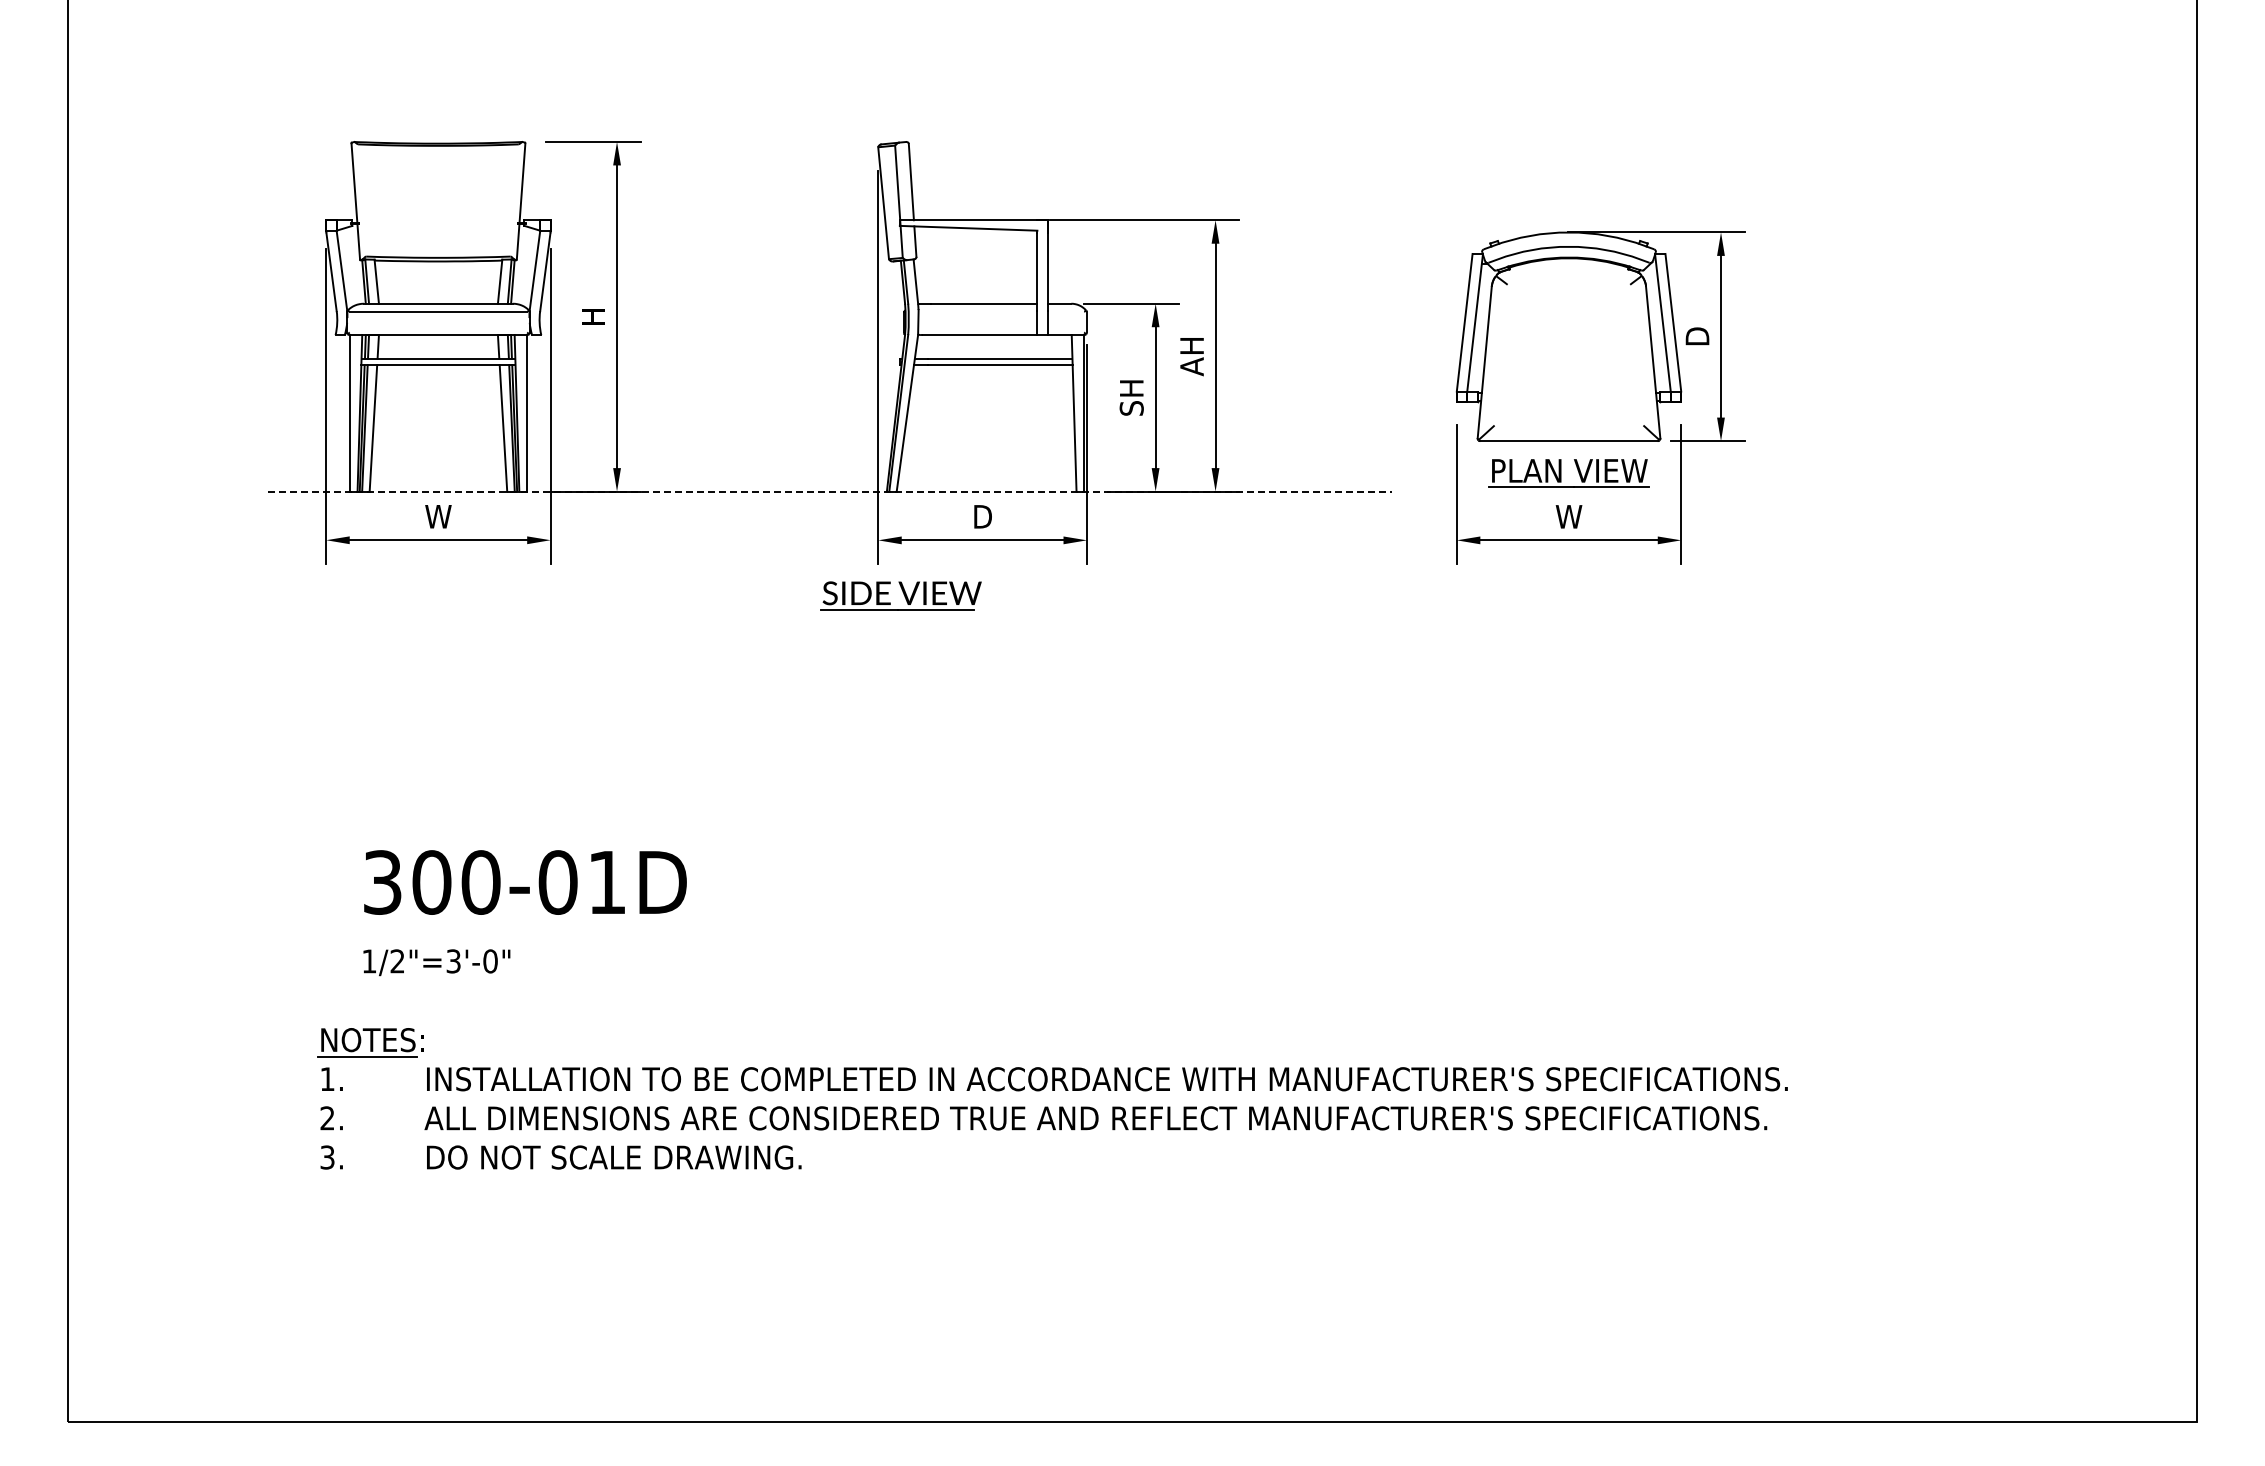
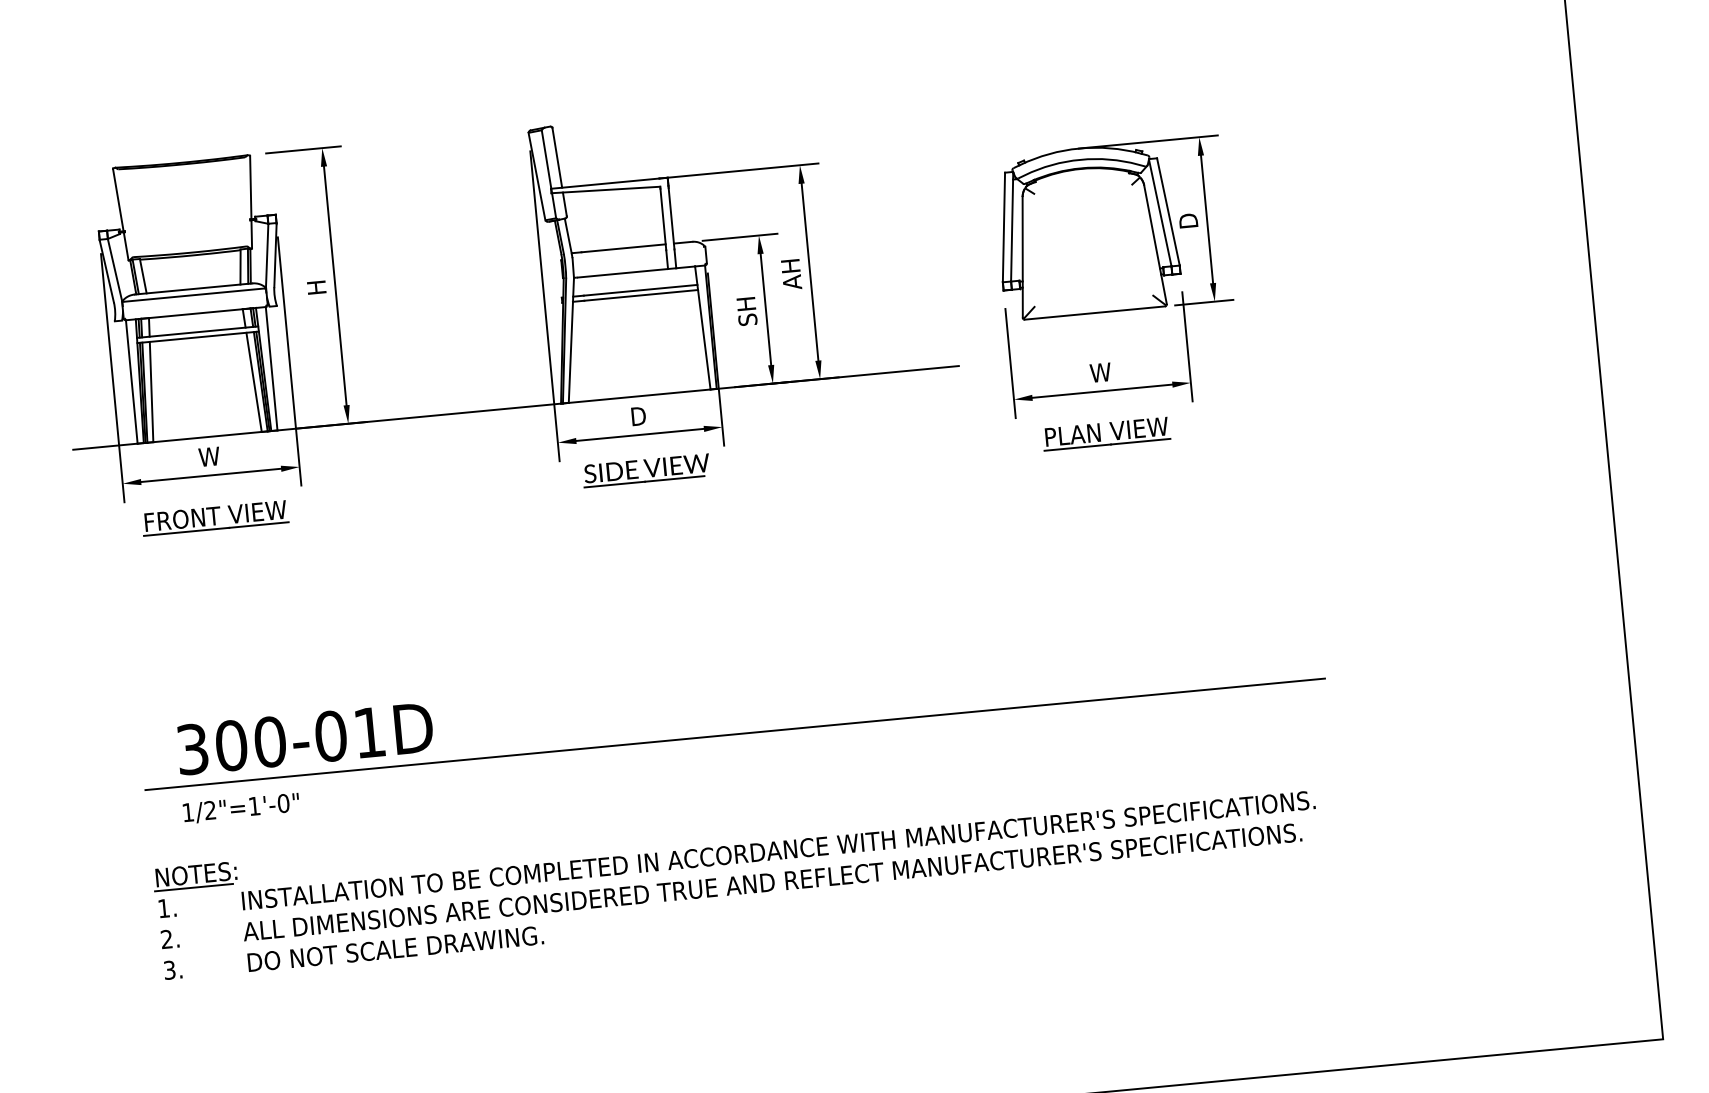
part: (1561, 473) -> (1100, 434), moved
line: (829, 491) -> (515, 407), dashed -> solid
part: (438, 593) -> (215, 517), added
part: (900, 595) -> (645, 470), moved
line: (1066, 928) -> (735, 734), added
text: (453, 961) -> (254, 806), 1/2"=3'-0" -> 1/2"=1'-0"

